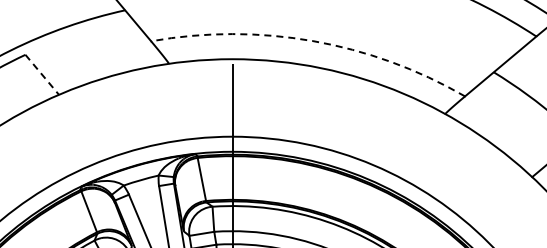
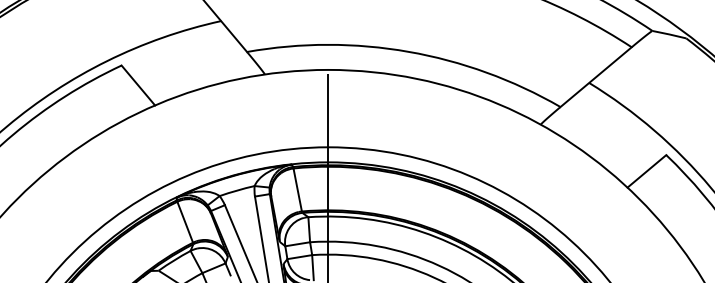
arc: (312, 40) -> (408, 51), dashed -> solid
line: (42, 74) -> (138, 85), dashed -> solid

